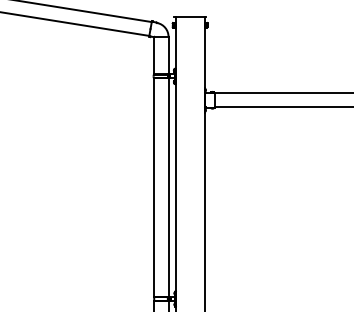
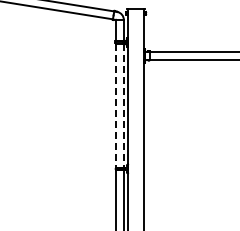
line: (153, 189) -> (115, 106), solid -> dashed
line: (167, 189) -> (123, 106), solid -> dashed

